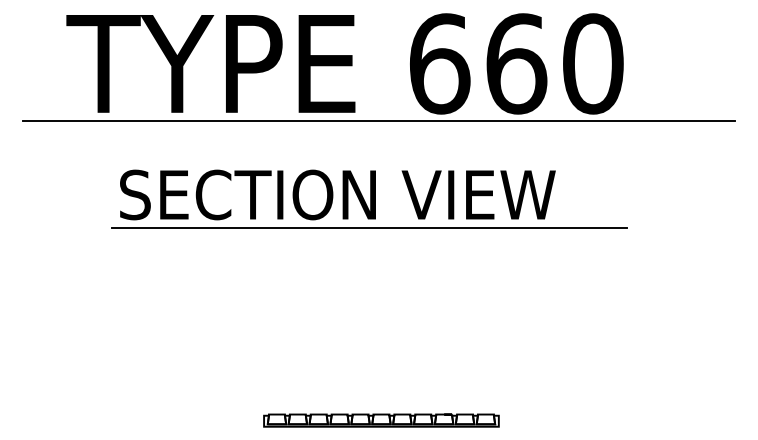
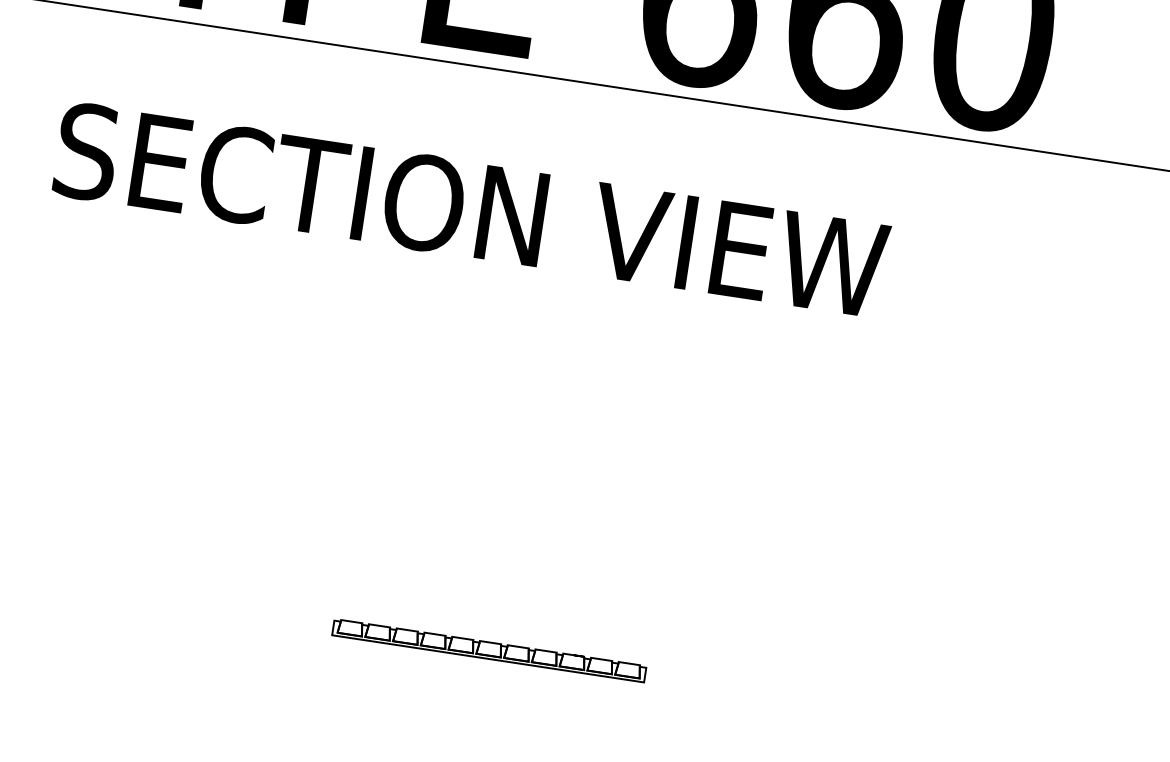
line: (368, 228) -> (519, 282), removed
part: (381, 420) -> (489, 650), size x0.7

